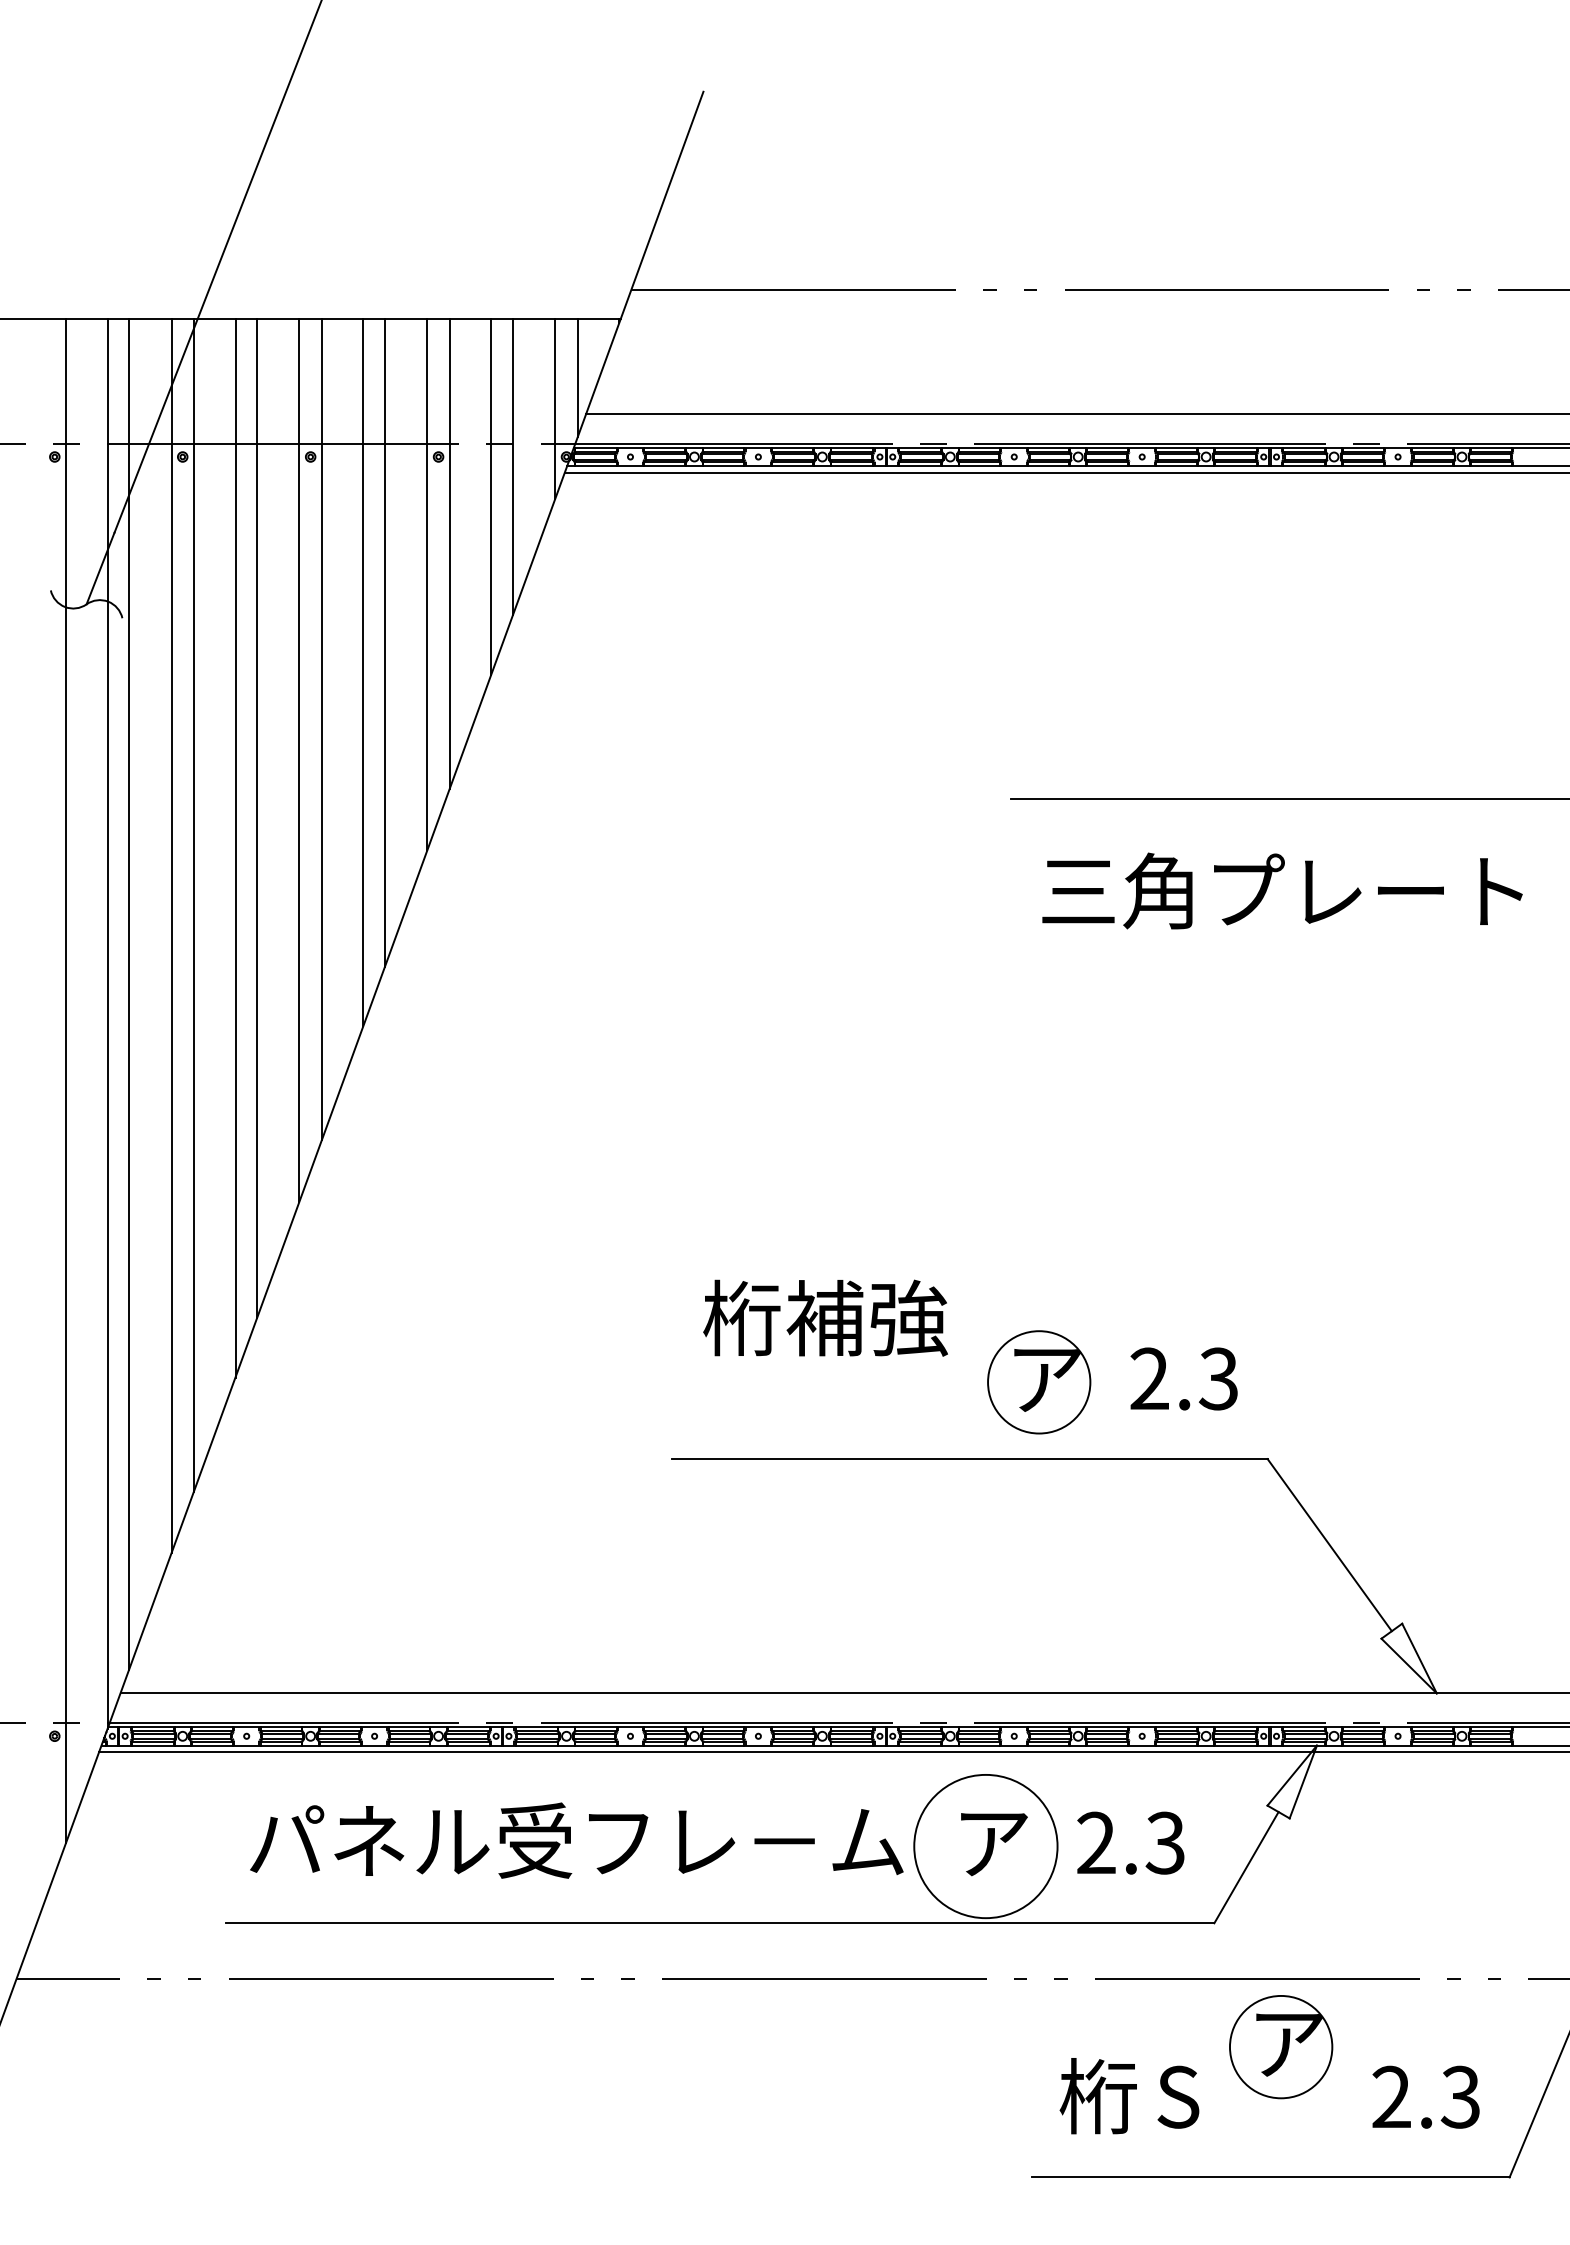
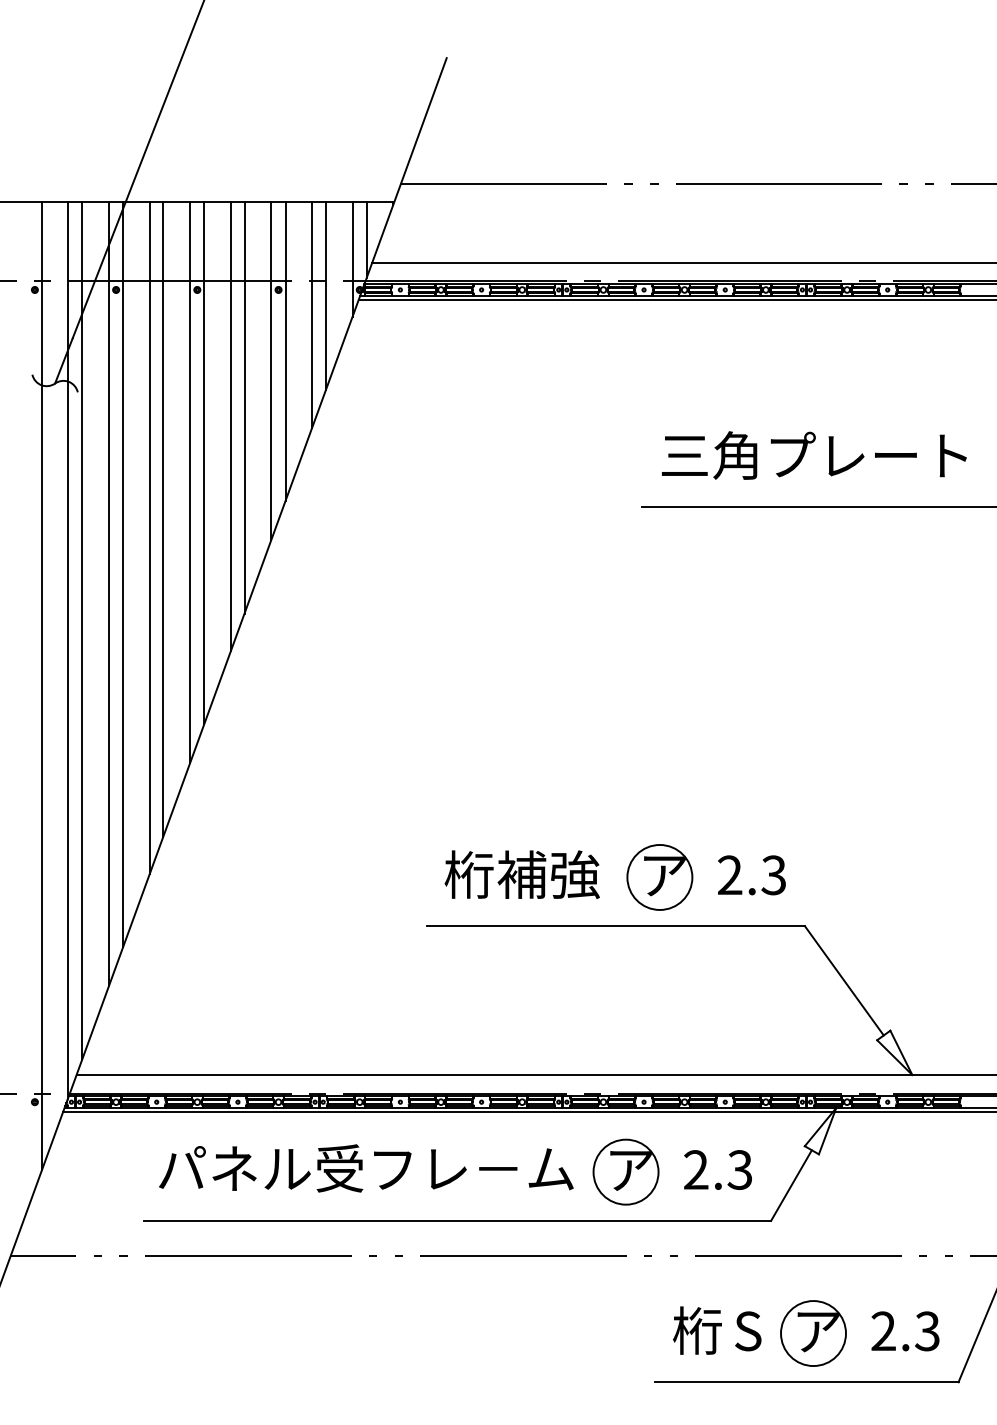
text: (1282, 890) -> (814, 455), moved
text: (824, 1317) -> (521, 874), moved
circle: (985, 1845) -> (625, 1171), size x0.71
part: (1281, 2047) -> (813, 1333), moved

